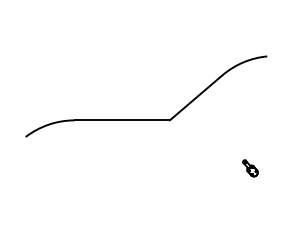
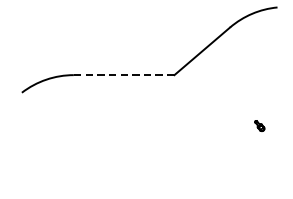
line: (122, 120) -> (124, 75), solid -> dashed
part: (250, 168) -> (259, 126), size x0.6

